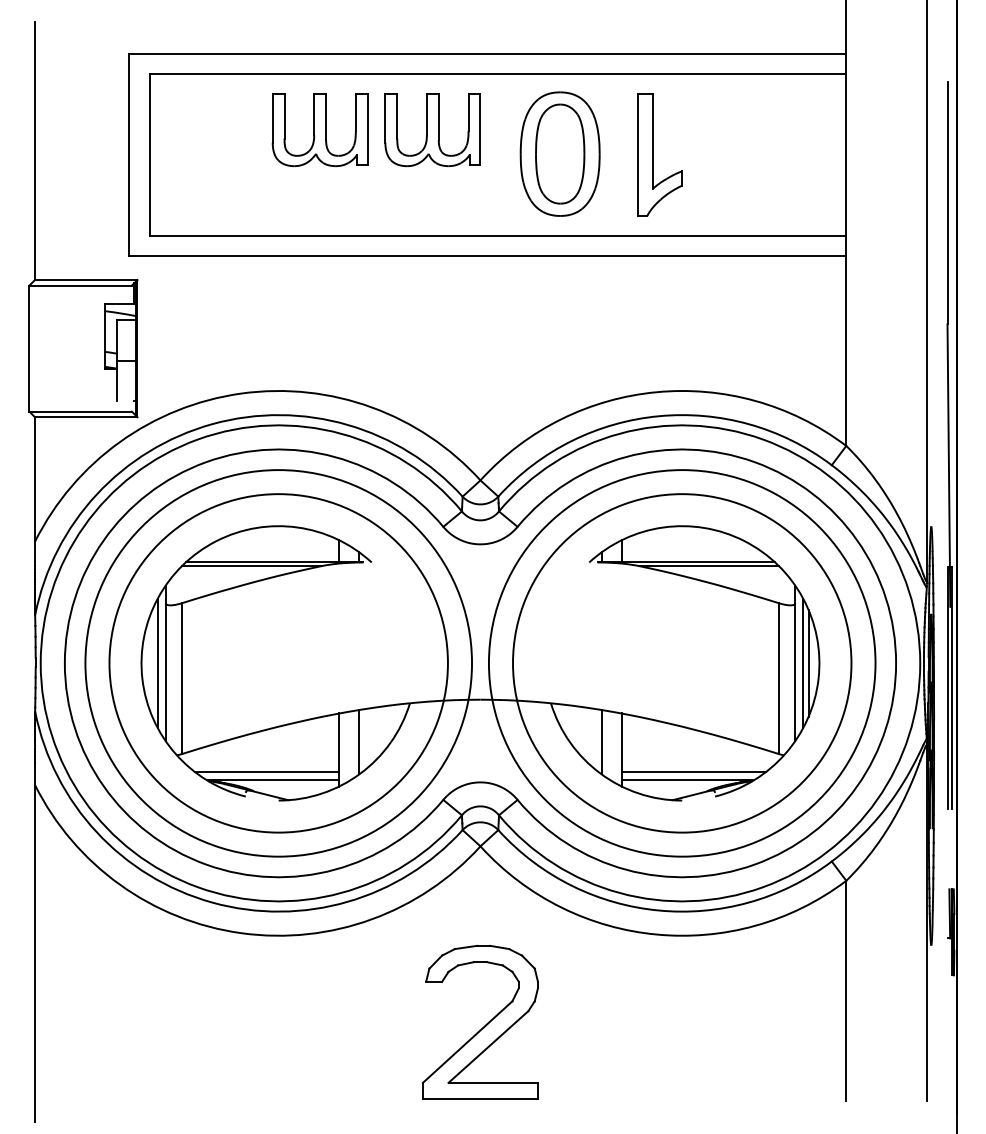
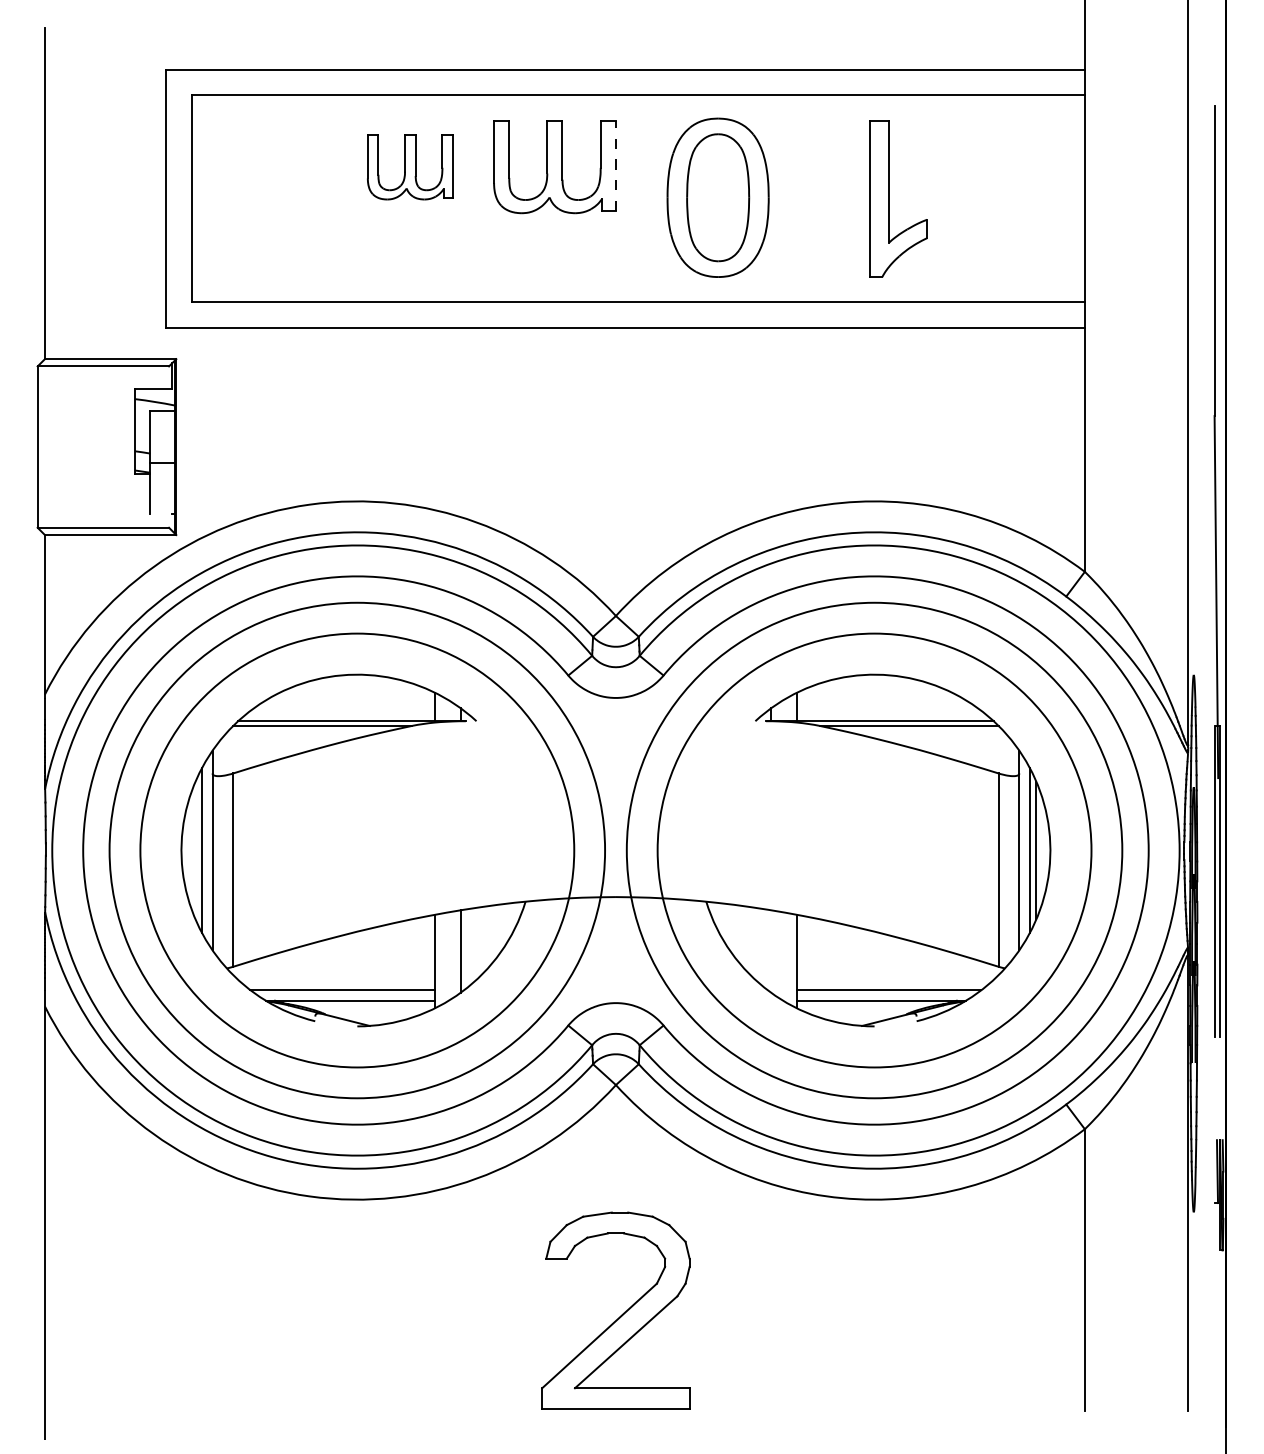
line: (480, 128) -> (615, 164), solid -> dashed
part: (319, 130) -> (409, 167), size x0.7
part: (659, 154) -> (897, 198), moved
line: (601, 741) -> (771, 950), removed

